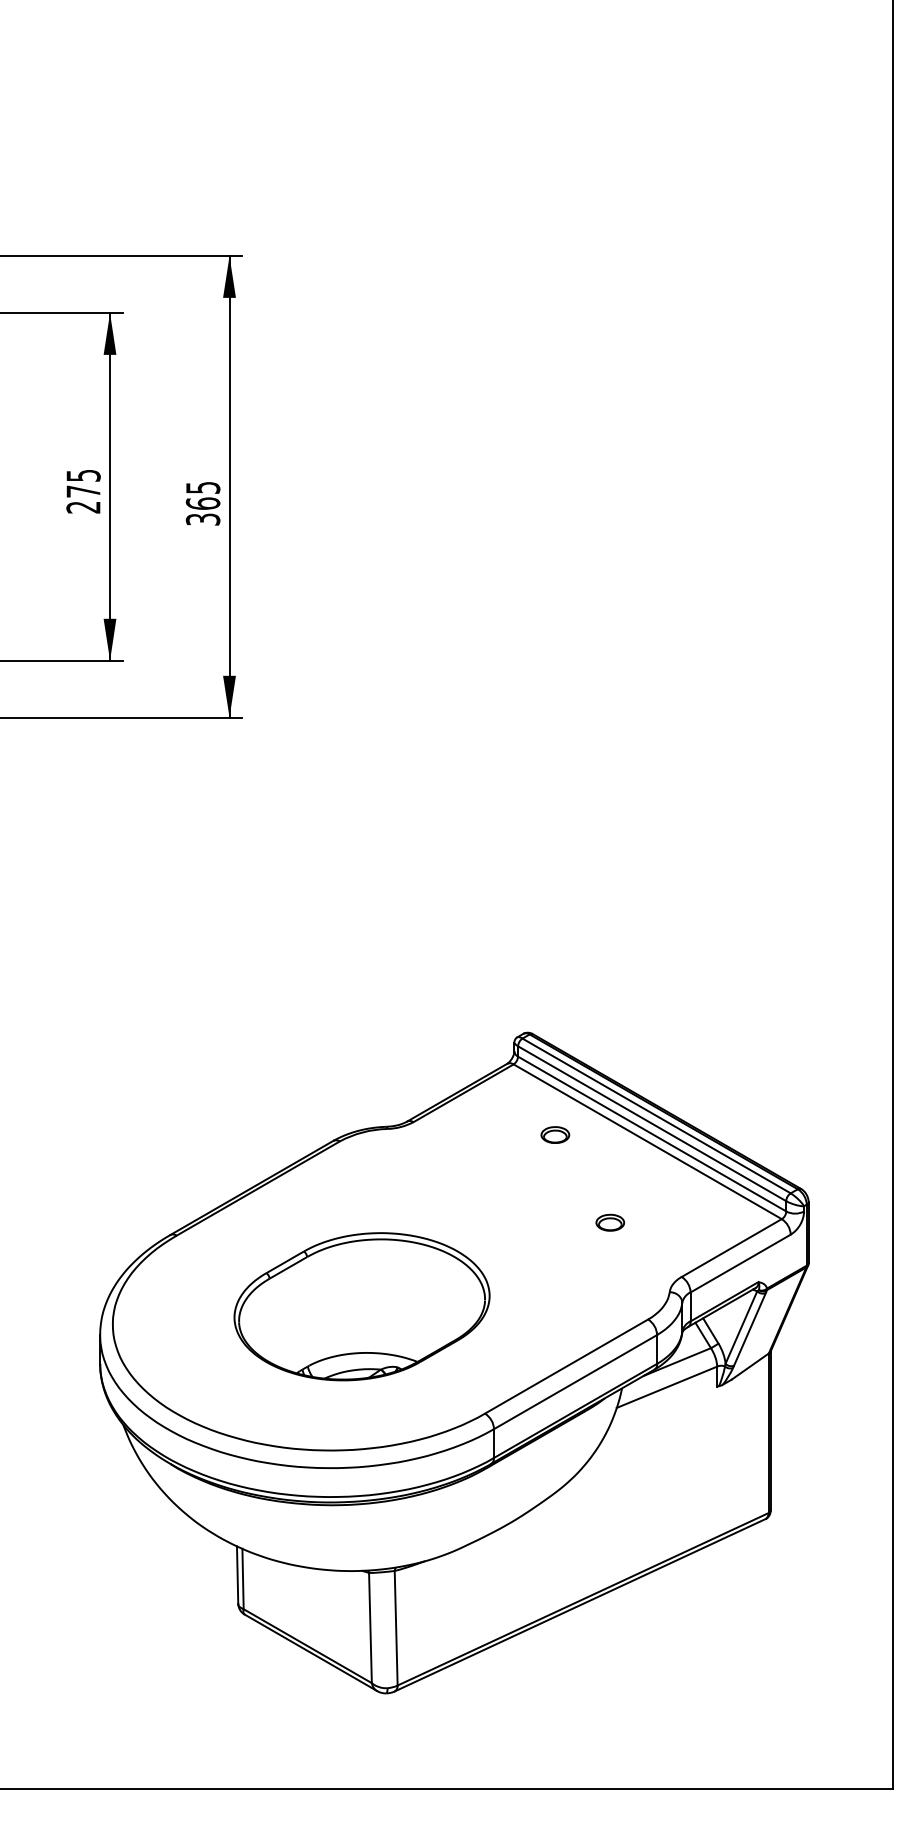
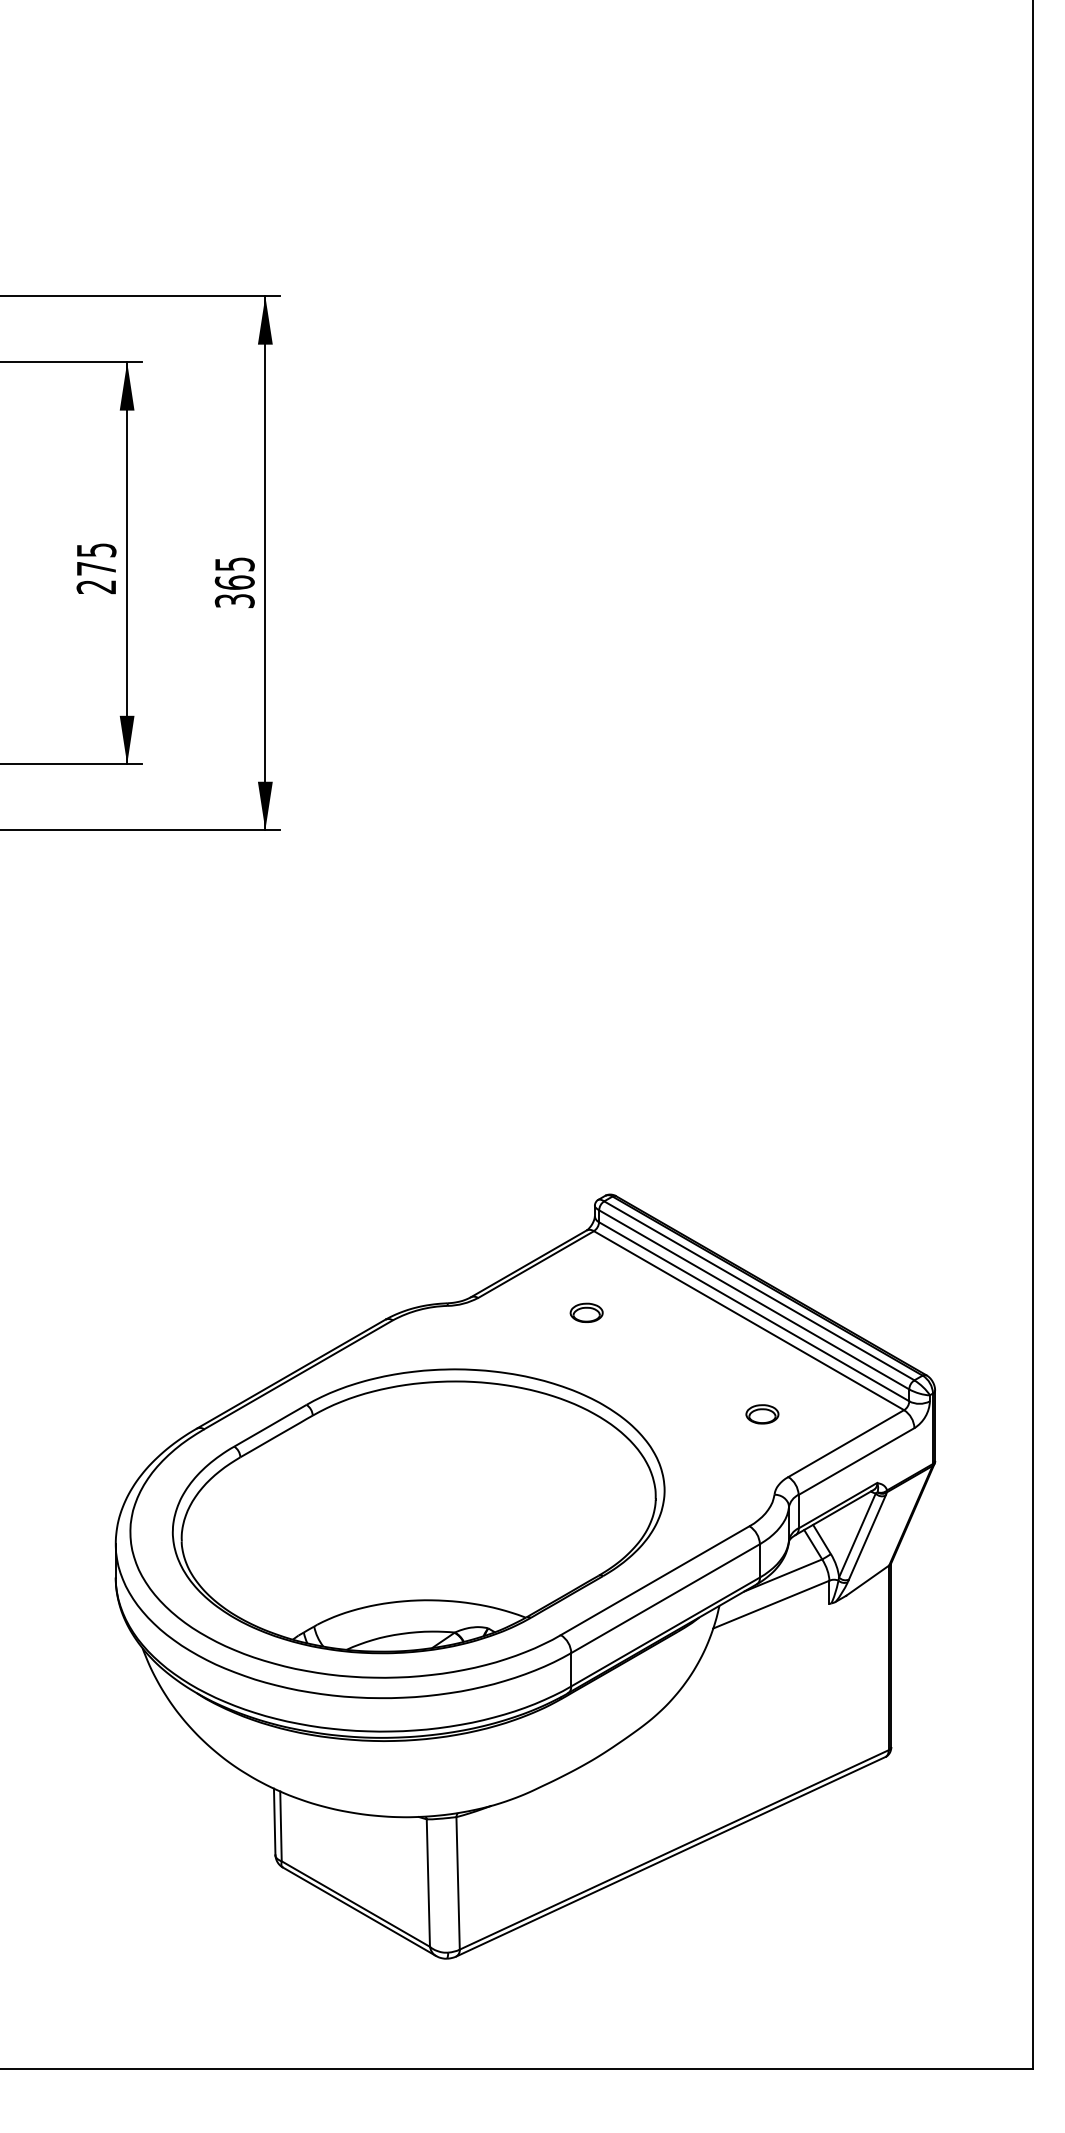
part: (555, 1134) -> (586, 1312), moved
part: (610, 1222) -> (762, 1414), moved
part: (361, 1306) -> (417, 1511), size x1.67

